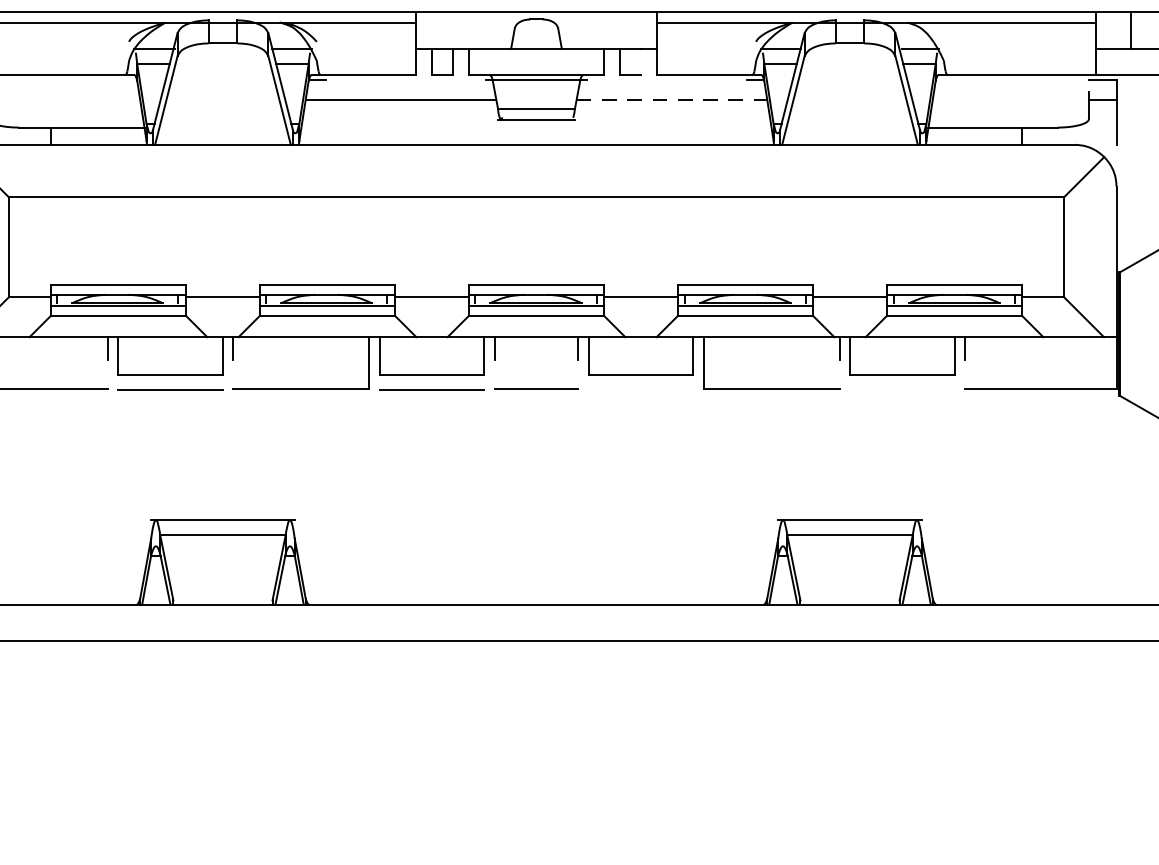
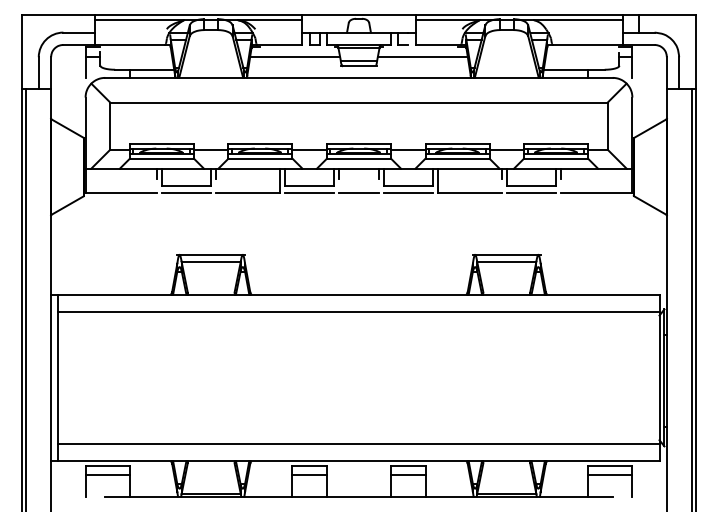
line: (671, 99) -> (422, 56), dashed -> solid
line: (639, 390) -> (407, 193), added
line: (902, 390) -> (531, 193), added

